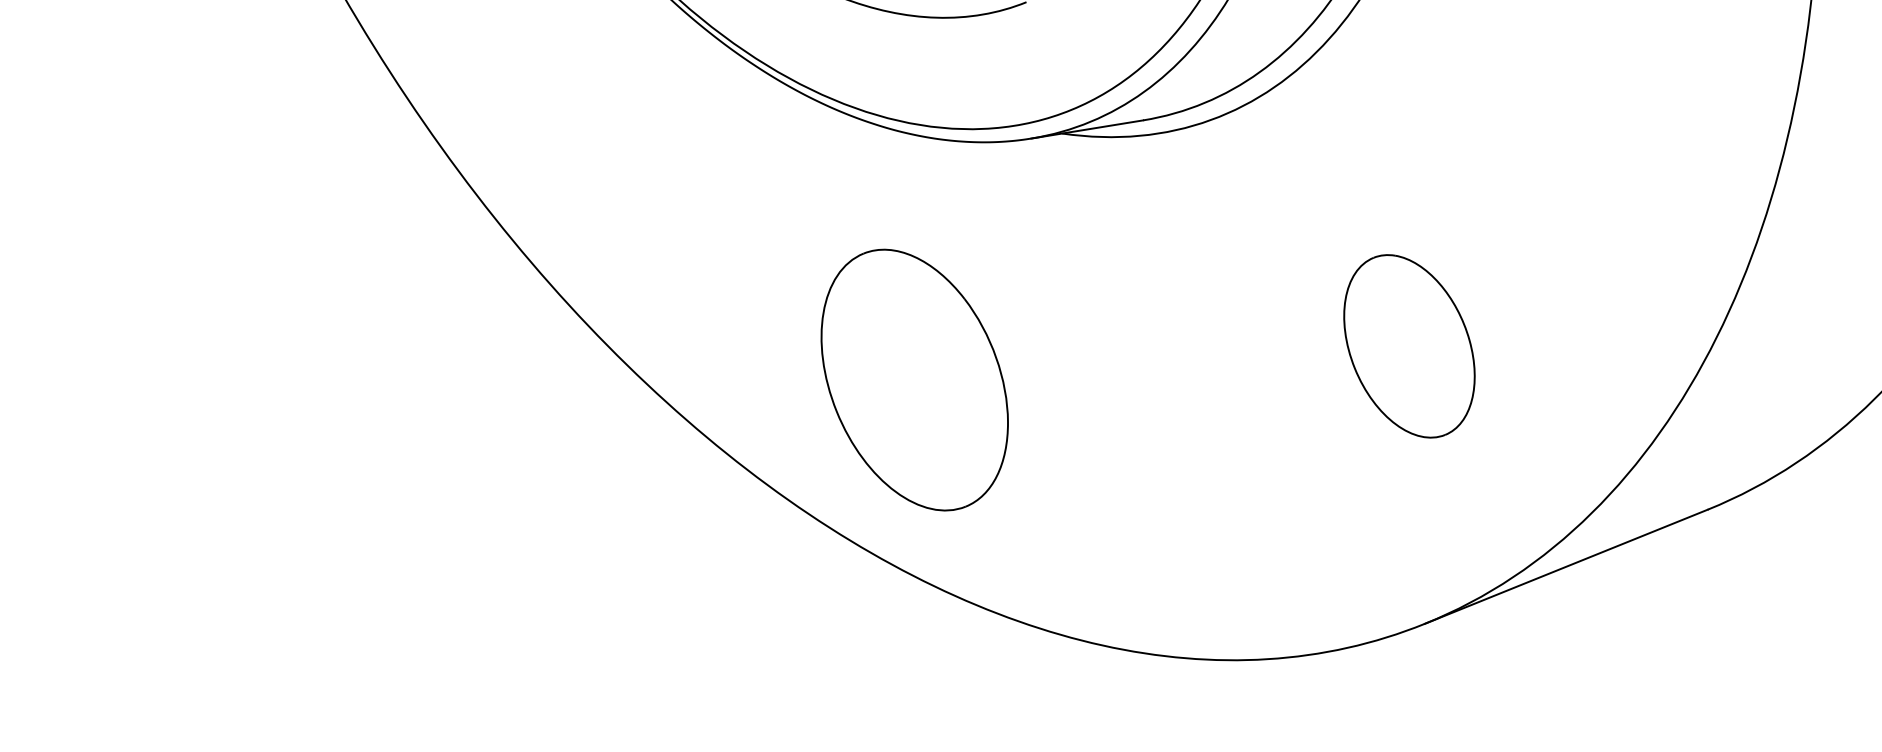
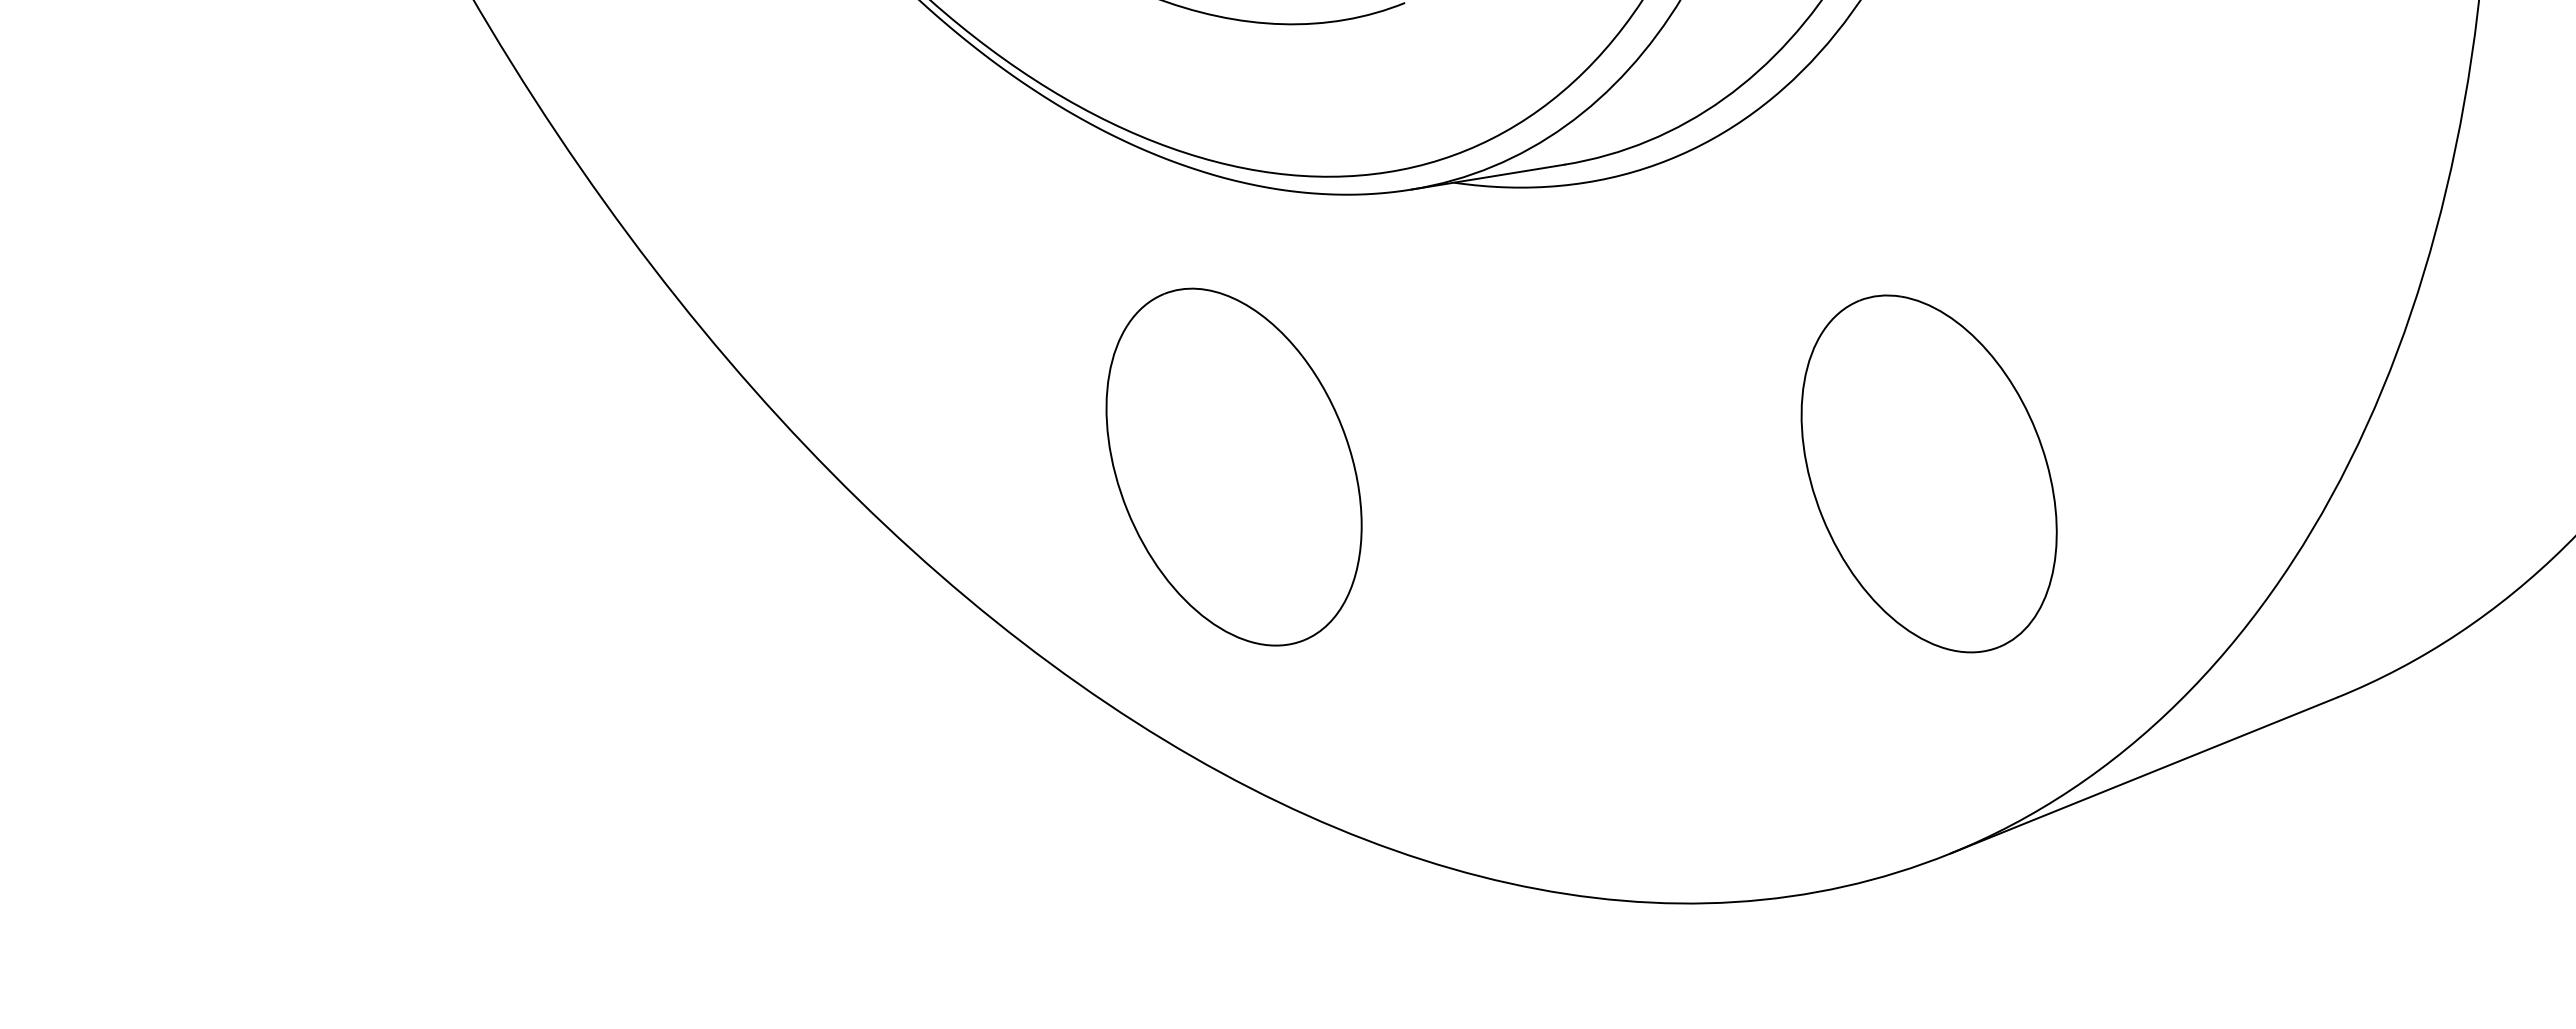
part: (1409, 346) -> (1928, 473), size x1.43
part: (914, 379) -> (1233, 466), moved

